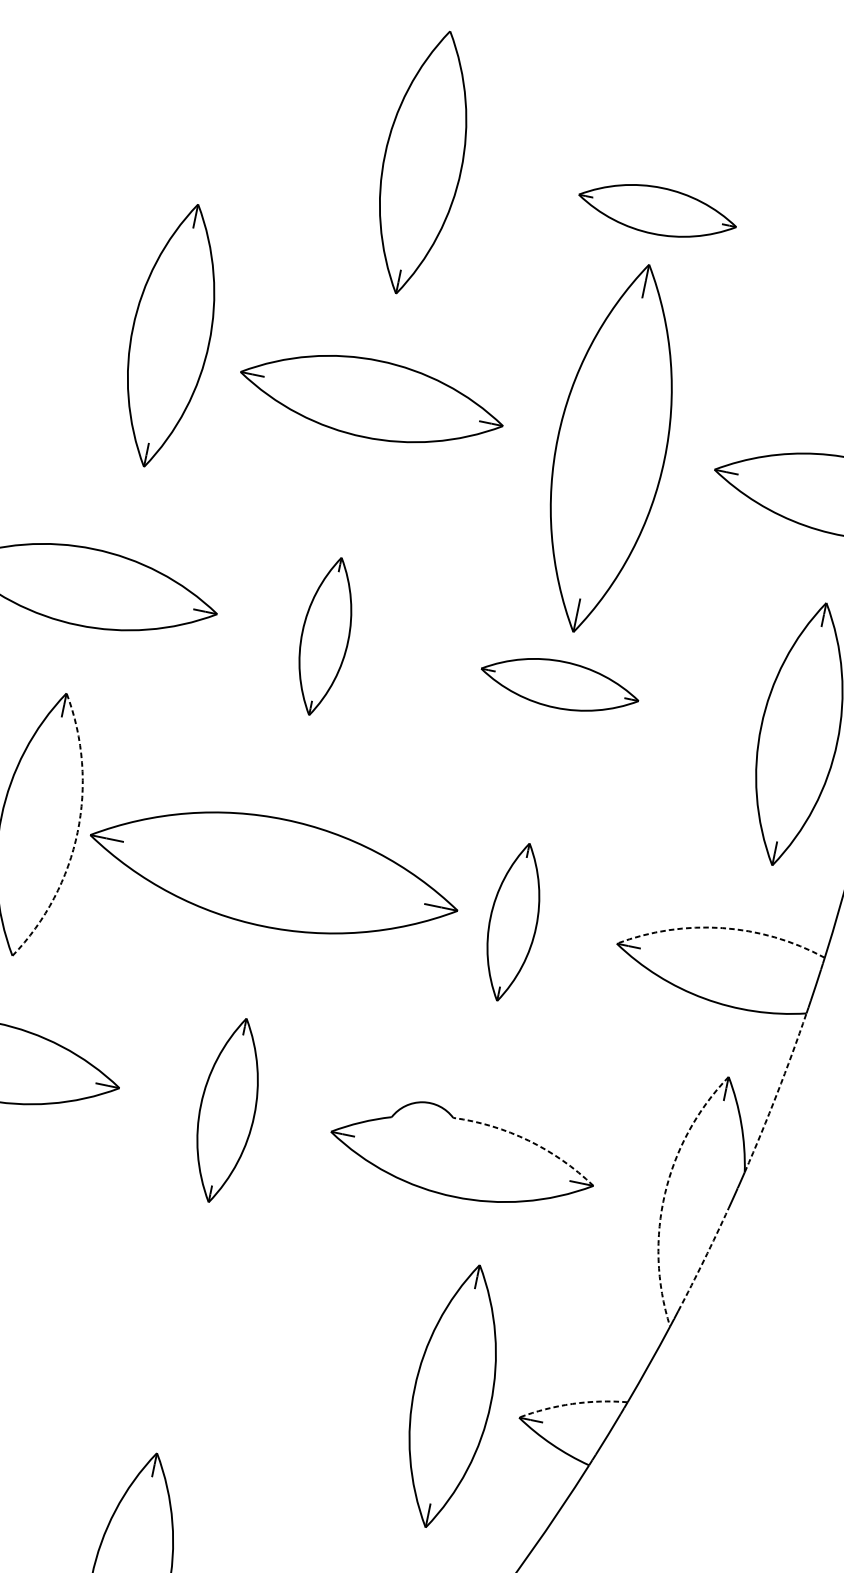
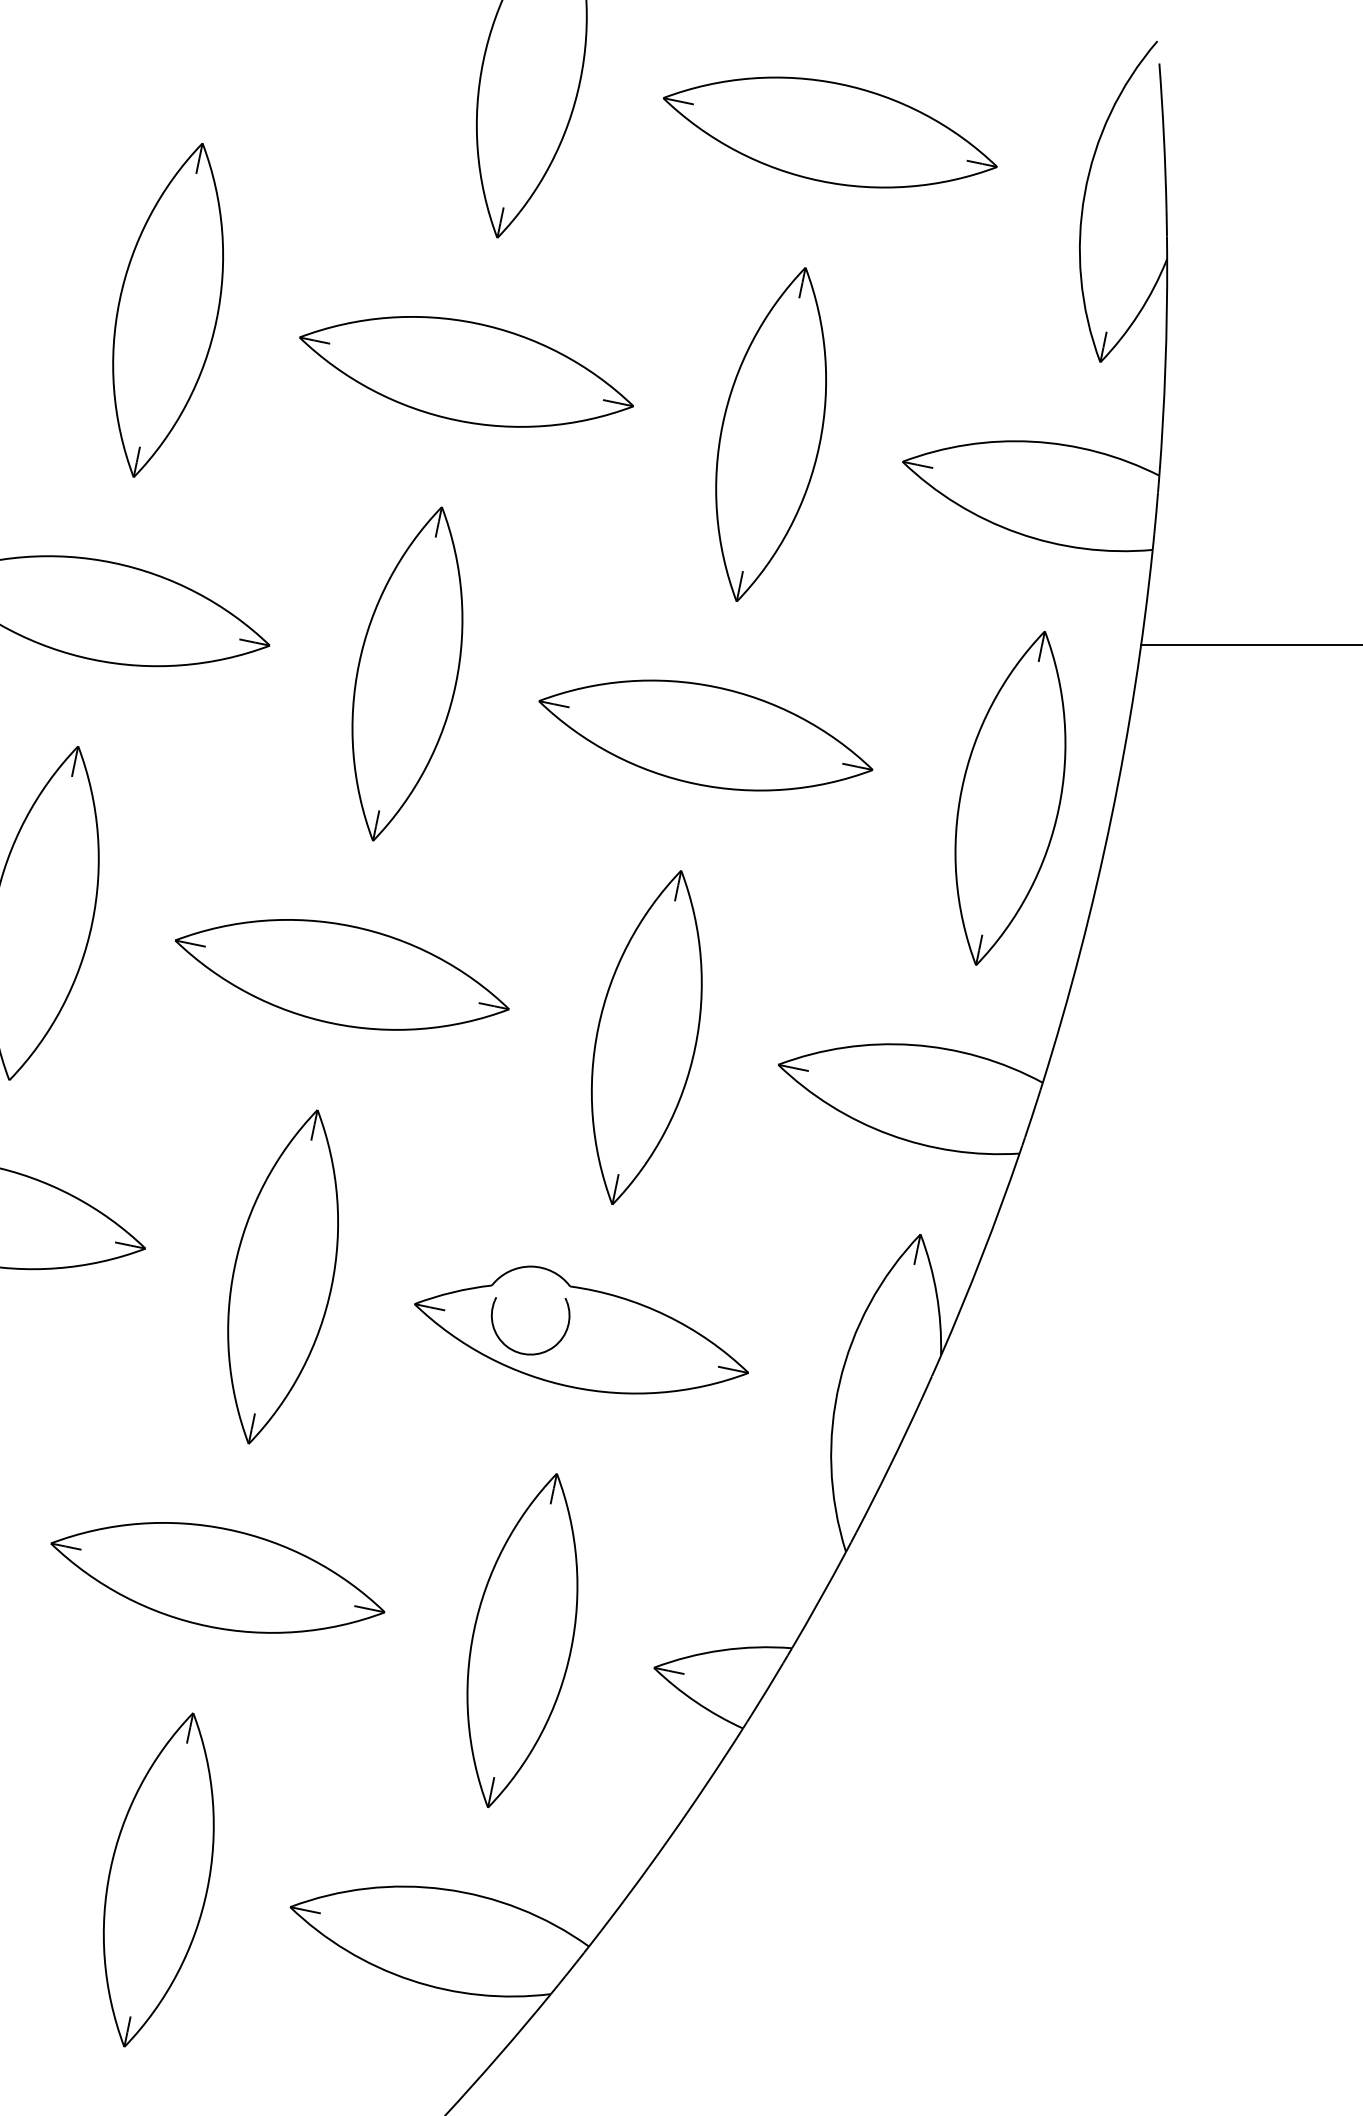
part: (657, 210) -> (829, 132), size x1.67
part: (170, 335) -> (167, 310), moved
part: (610, 448) -> (770, 434), size x0.71
part: (325, 636) -> (407, 673), size x1.67
part: (559, 684) -> (705, 735), size x1.67
arc: (77, 832) -> (92, 923), dashed -> solid
part: (274, 872) -> (342, 974), size x0.71
part: (513, 922) -> (646, 1037), size x1.67
arc: (722, 927) -> (912, 1044), dashed -> solid
arc: (777, 1093) -> (982, 1255), dashed -> solid
part: (227, 1110) -> (282, 1276), size x1.43
arc: (528, 1140) -> (666, 1315), dashed -> solid
part: (422, 1170) -> (530, 1353), added
arc: (664, 1193) -> (839, 1382), dashed -> solid
arc: (704, 1260) -> (889, 1467), dashed -> solid
part: (176, 1346) -> (217, 1577), added
part: (452, 1396) -> (522, 1640), moved
arc: (572, 1404) -> (721, 1650), dashed -> solid

